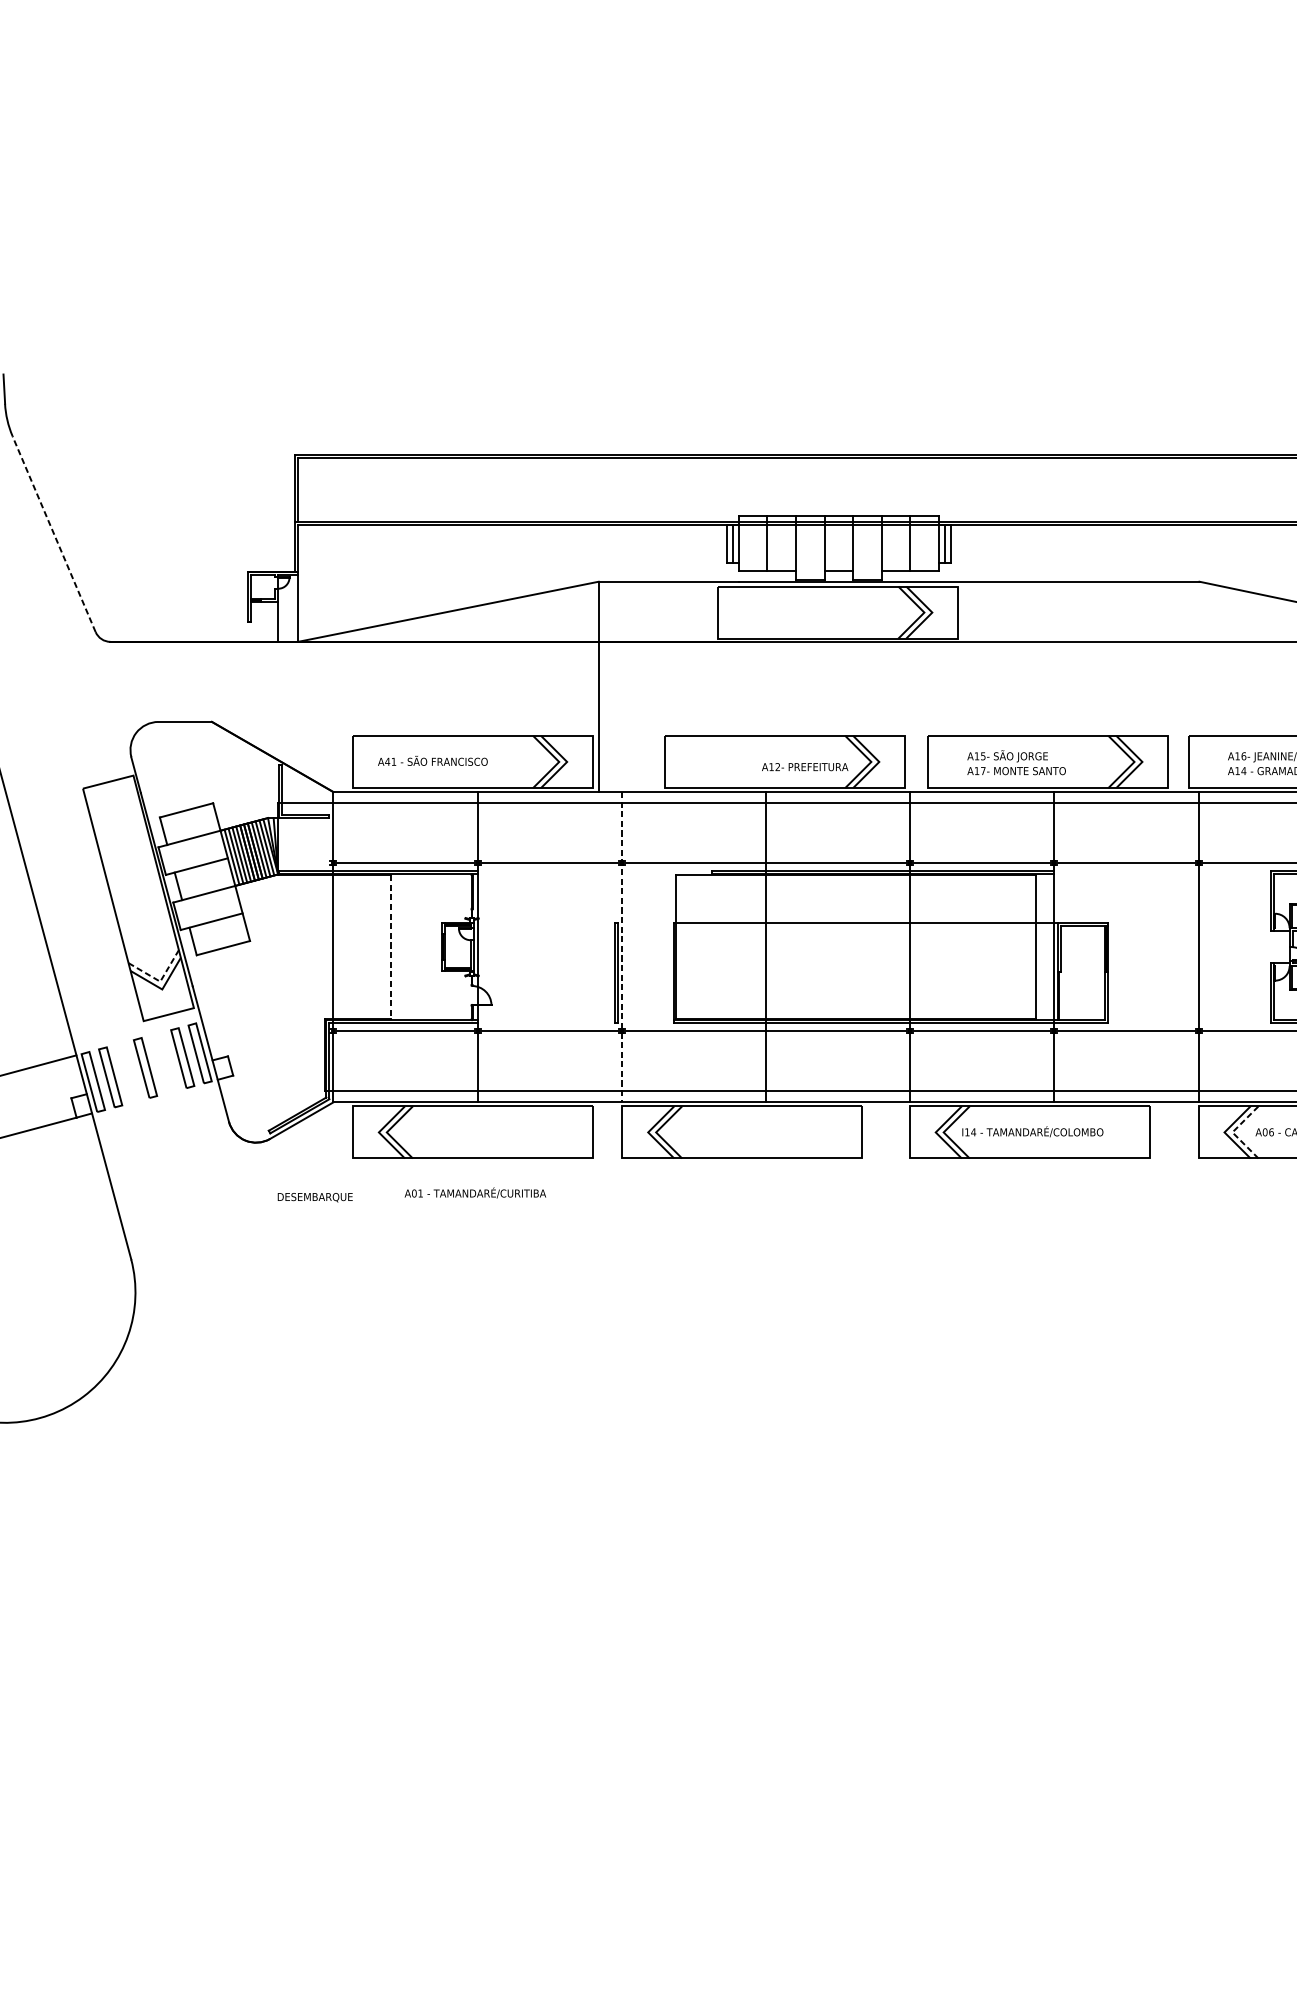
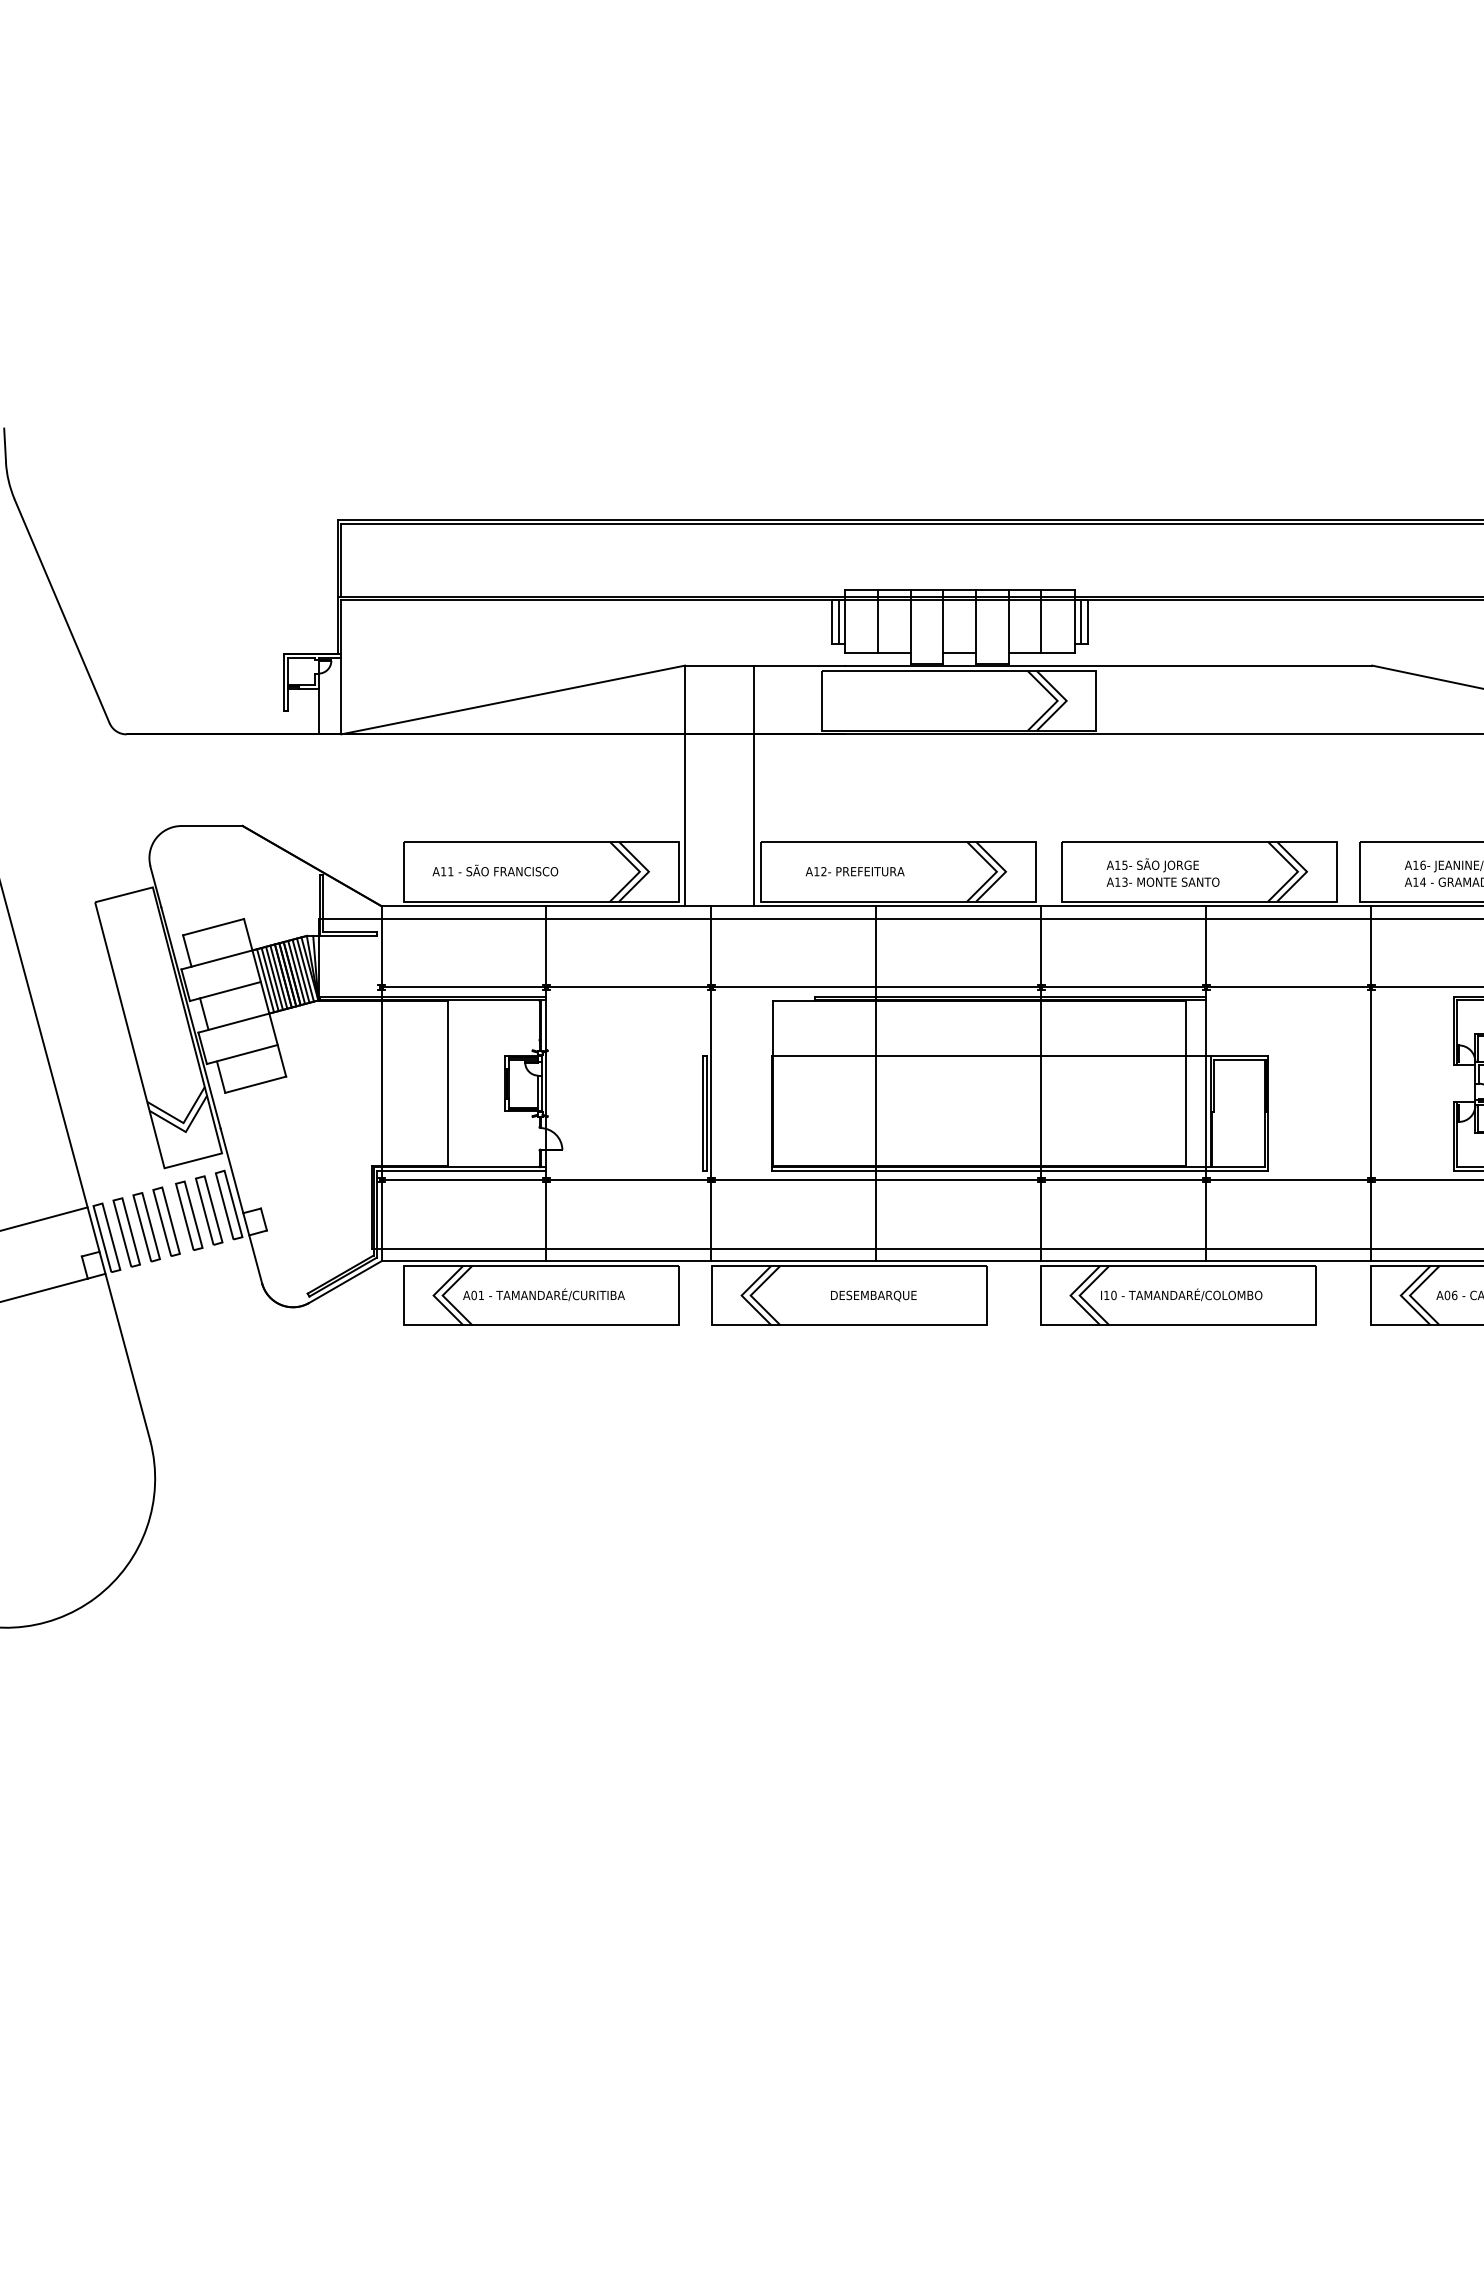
line: (54, 534) -> (62, 611), dashed -> solid
line: (658, 686) -> (753, 785), added
text: (387, 761) -> (443, 871), A41 -> A11
text: (804, 766) -> (854, 871), moved
text: (982, 770) -> (1124, 881), A17- -> A13-
line: (391, 947) -> (447, 1084), dashed -> solid
line: (621, 947) -> (711, 1083), dashed -> solid
line: (160, 982) -> (183, 1123), dashed -> solid
part: (165, 1062) -> (189, 1215), added
part: (127, 1072) -> (146, 1227), added
text: (973, 1132) -> (1113, 1295), I14 -> I10
line: (1232, 1132) -> (1410, 1295), dashed -> solid
text: (474, 1192) -> (543, 1294), moved
text: (314, 1197) -> (873, 1295), moved

